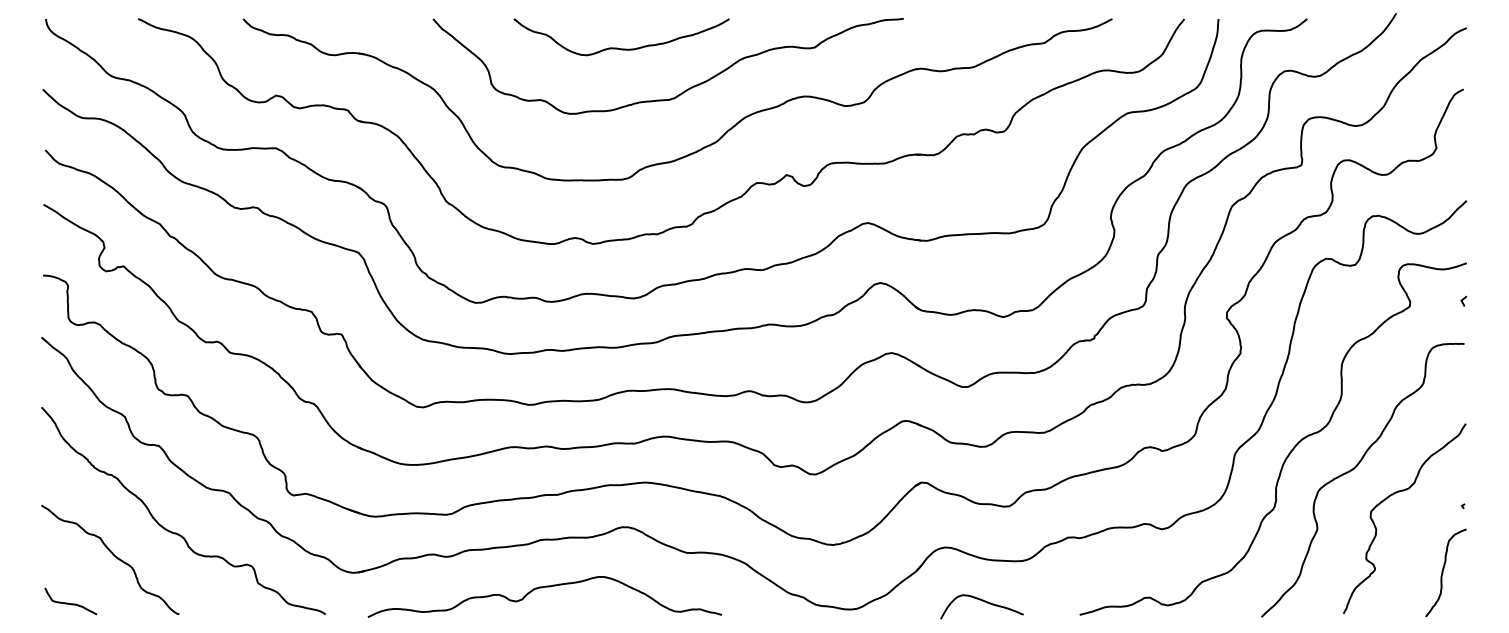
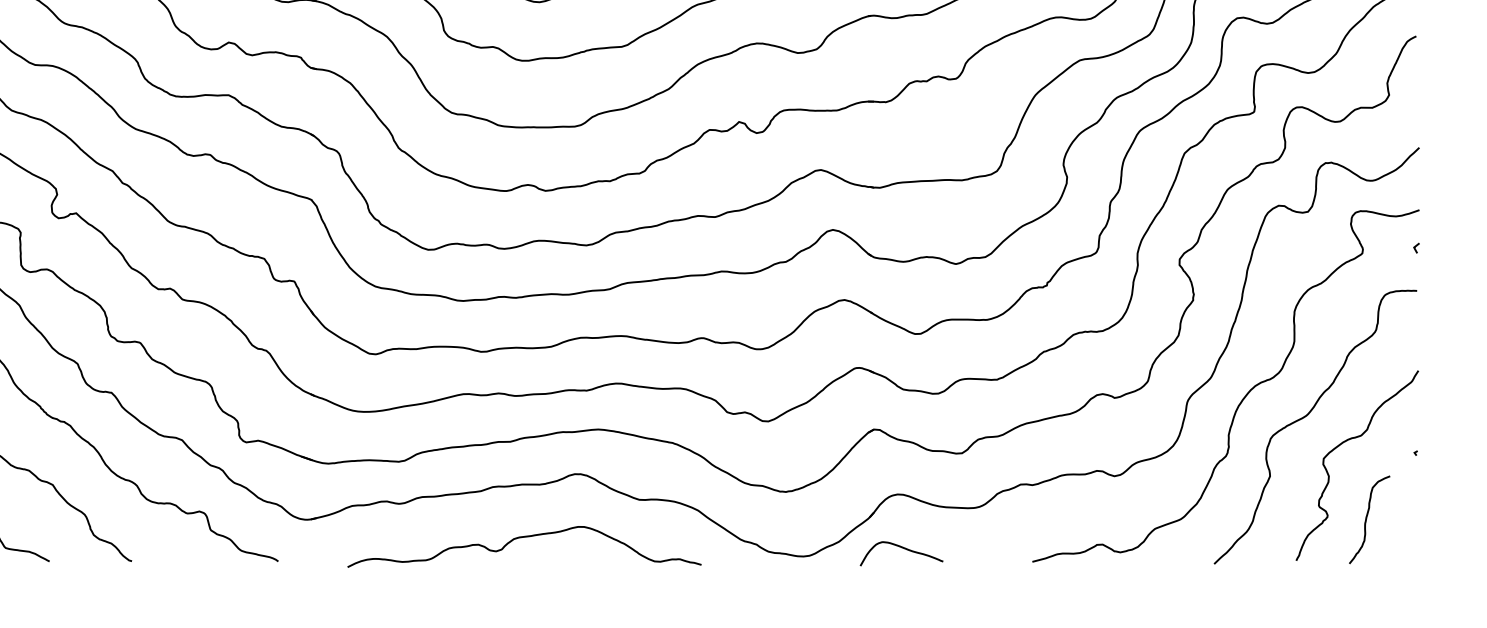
curve: (1443, 572) -> (1367, 519), moved
curve: (542, 588) -> (522, 538), moved
curve: (984, 602) -> (904, 549), moved

